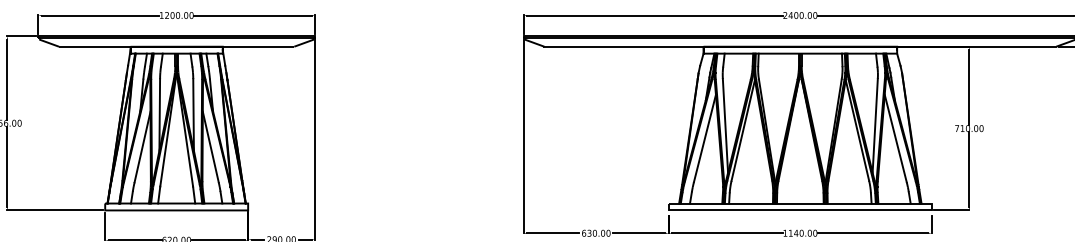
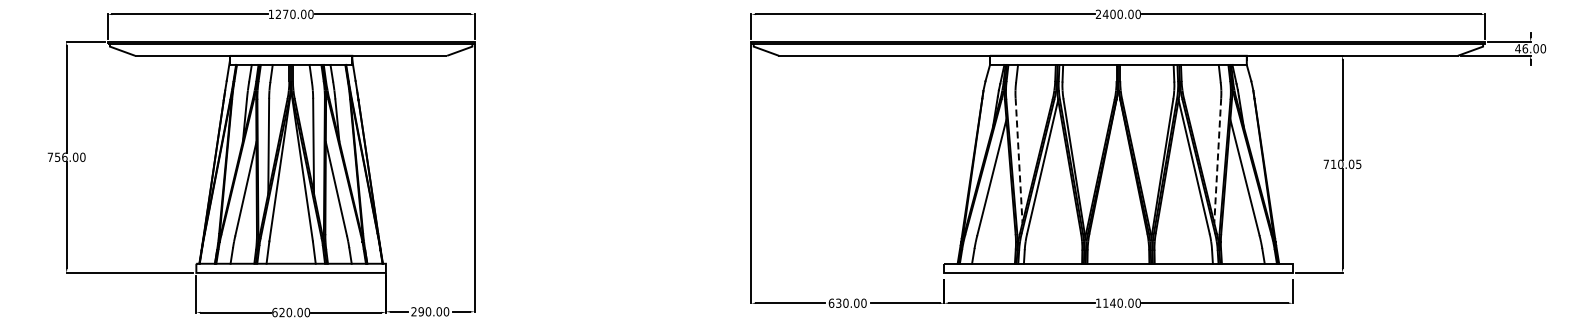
text: (172, 15) -> (285, 14), 1200.00 -> 1270.00
line: (725, 126) -> (1019, 161), solid -> dashed
line: (875, 126) -> (1217, 161), solid -> dashed
text: (981, 127) -> (1358, 163), 710.00 -> 710.05

